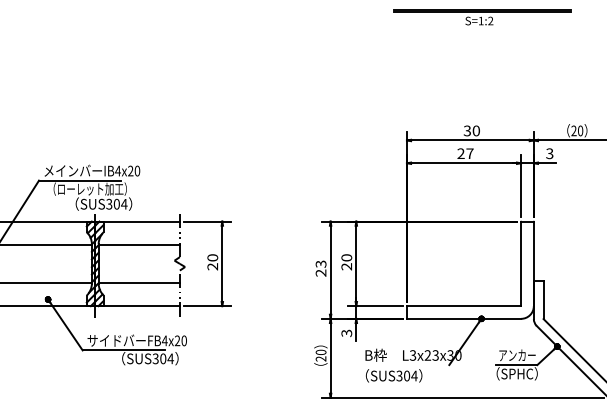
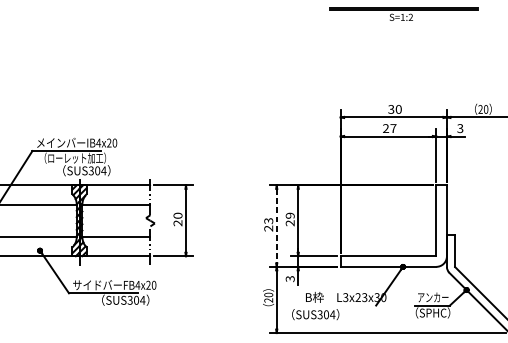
text: (346, 257) -> (290, 215), 20 -> 29
line: (330, 270) -> (276, 226), solid -> dashed
text: (394, 375) -> (315, 314), moved

